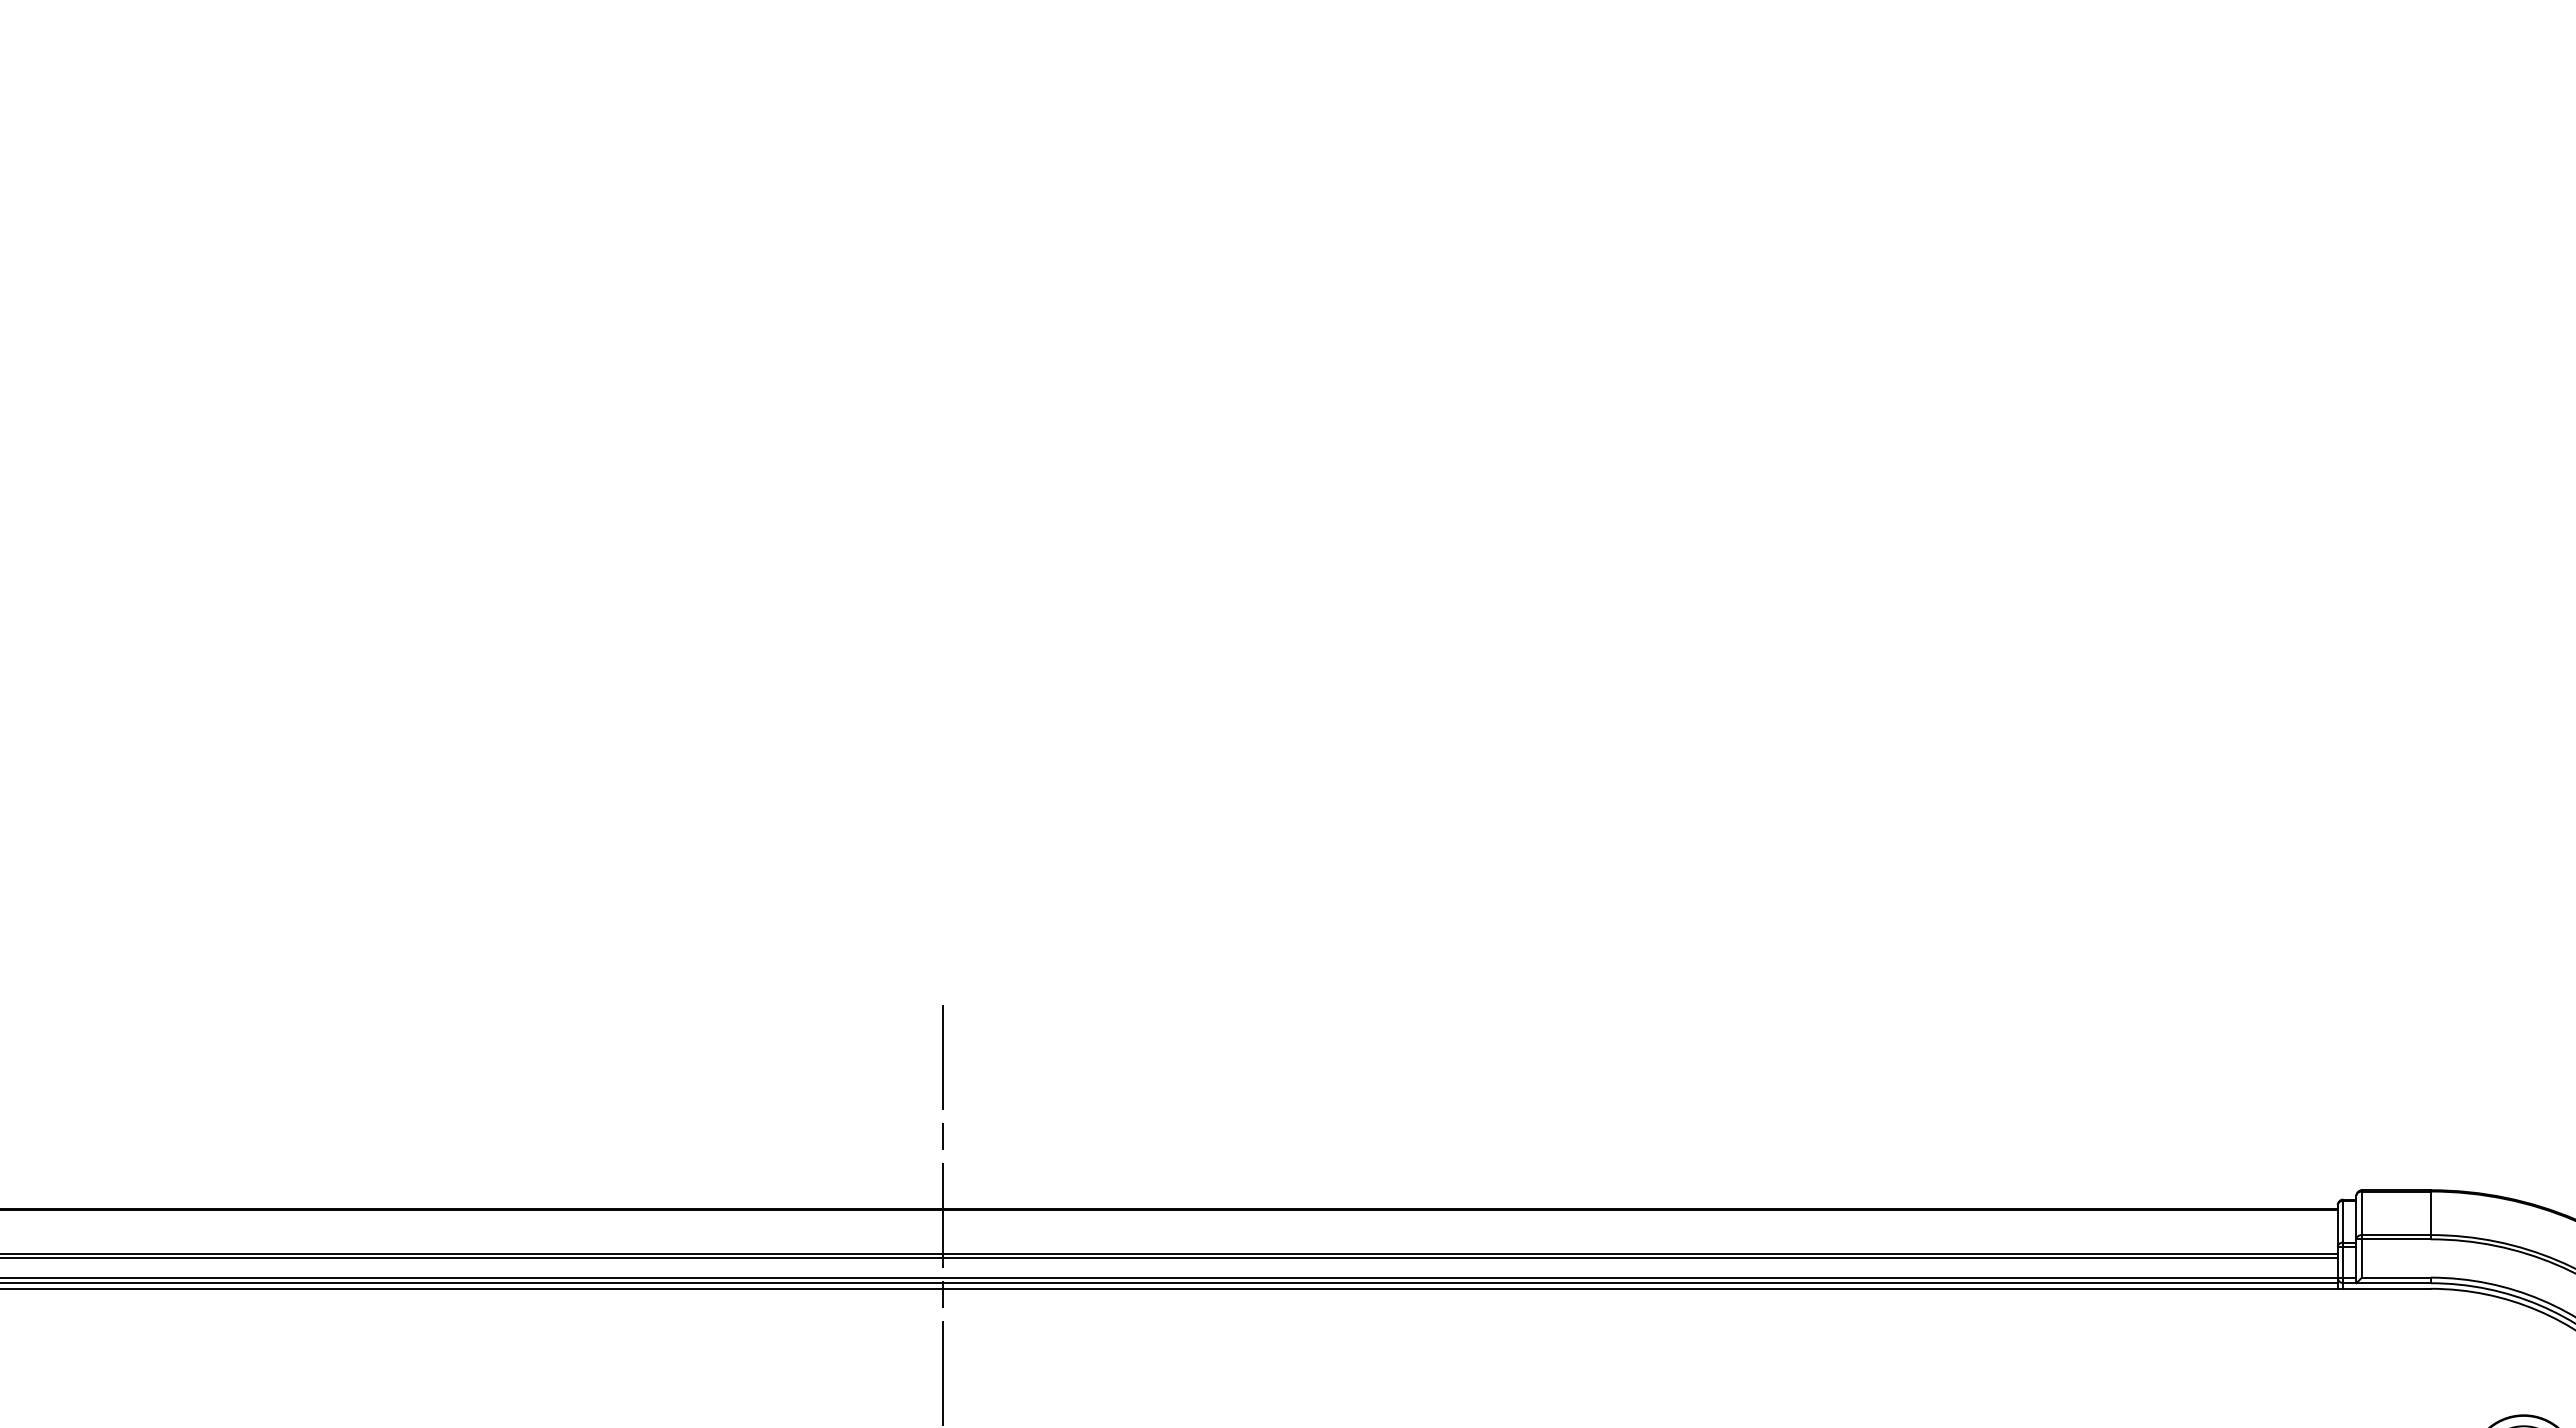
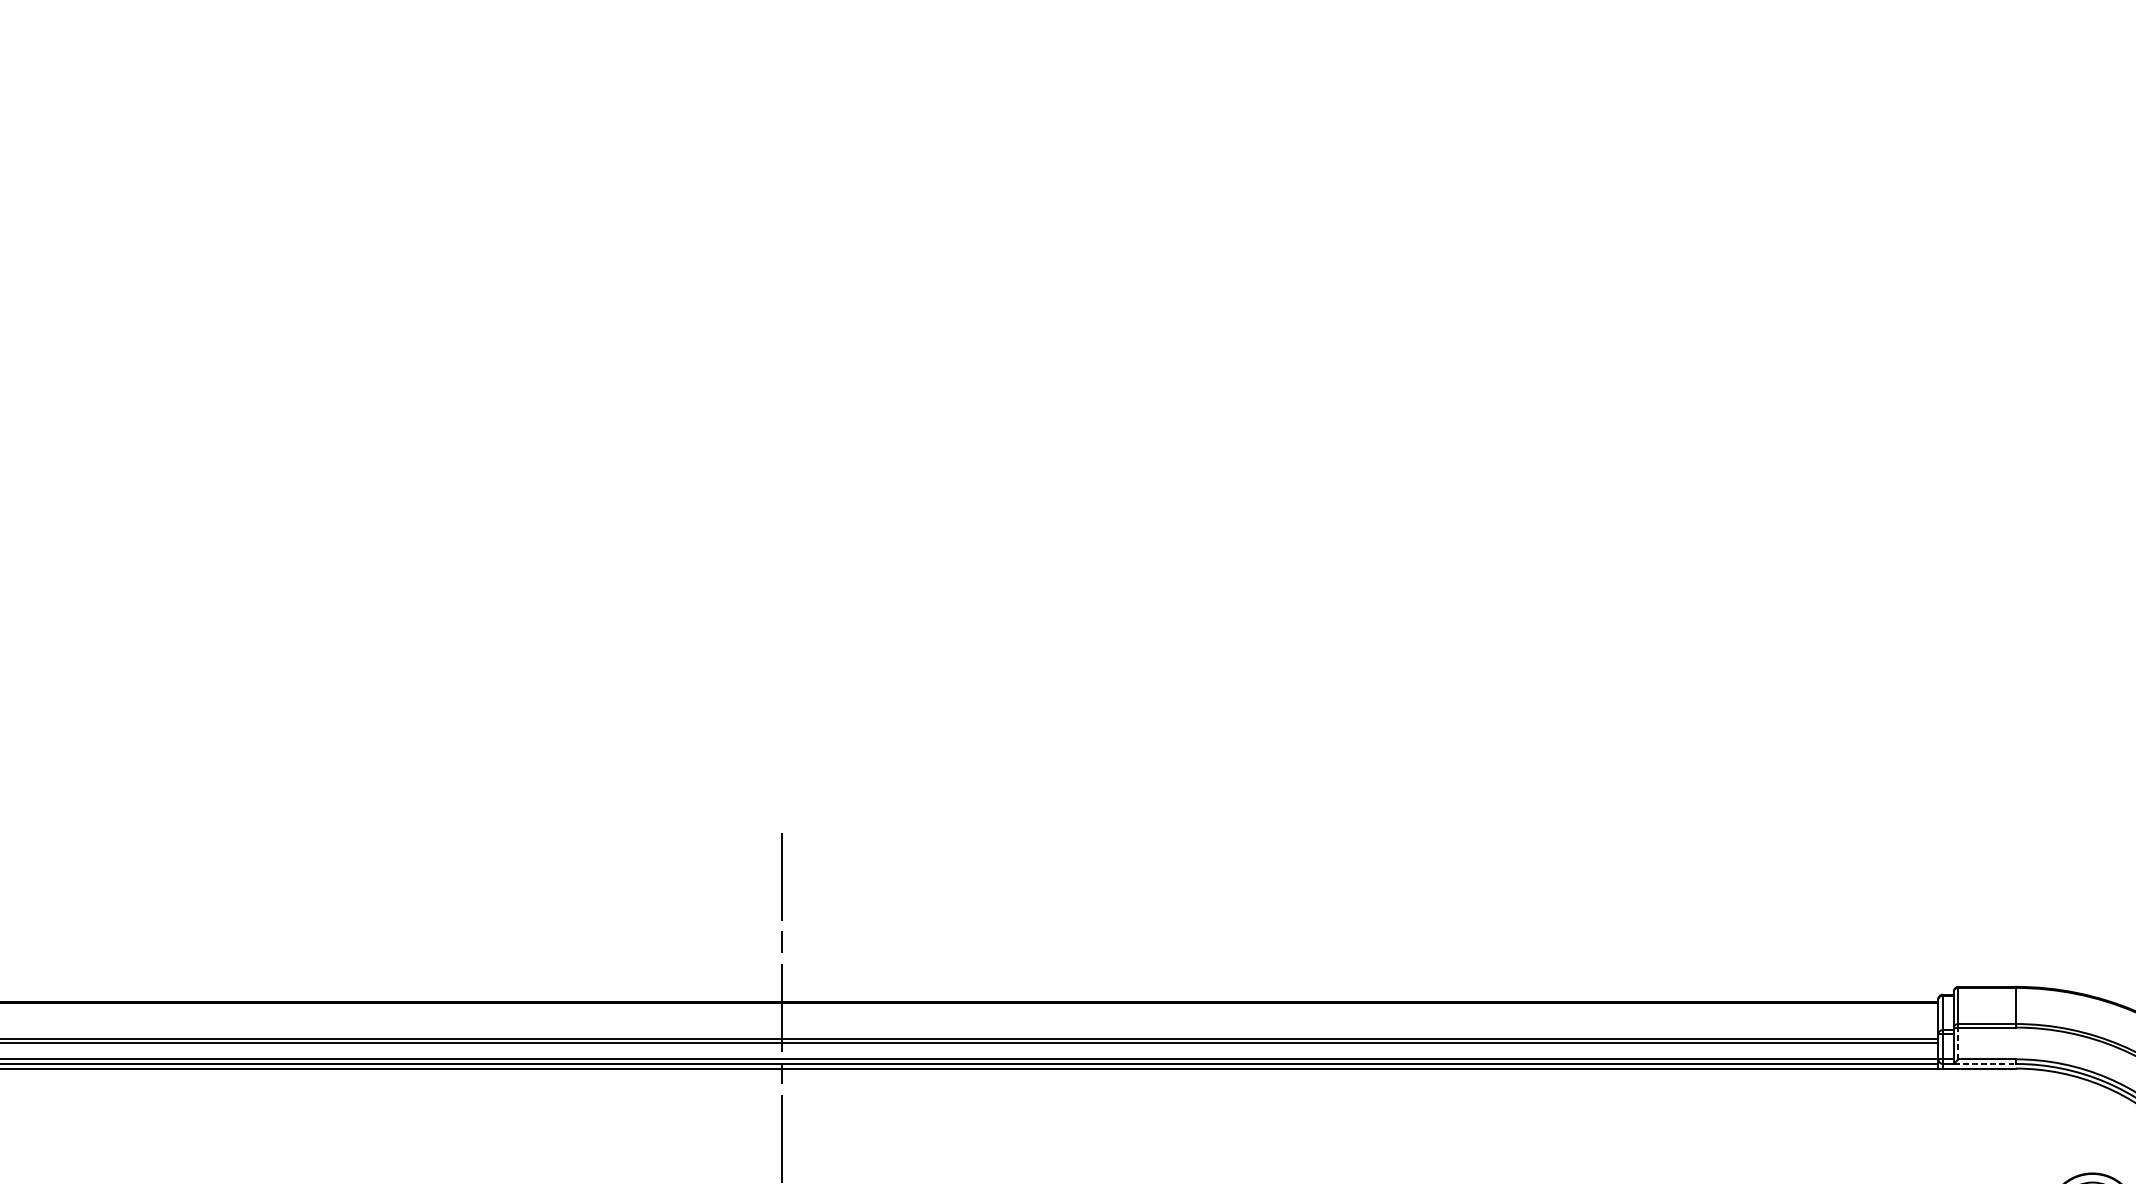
line: (2361, 1258) -> (1958, 1043), solid -> dashed
line: (2394, 1283) -> (1985, 1064), solid -> dashed

